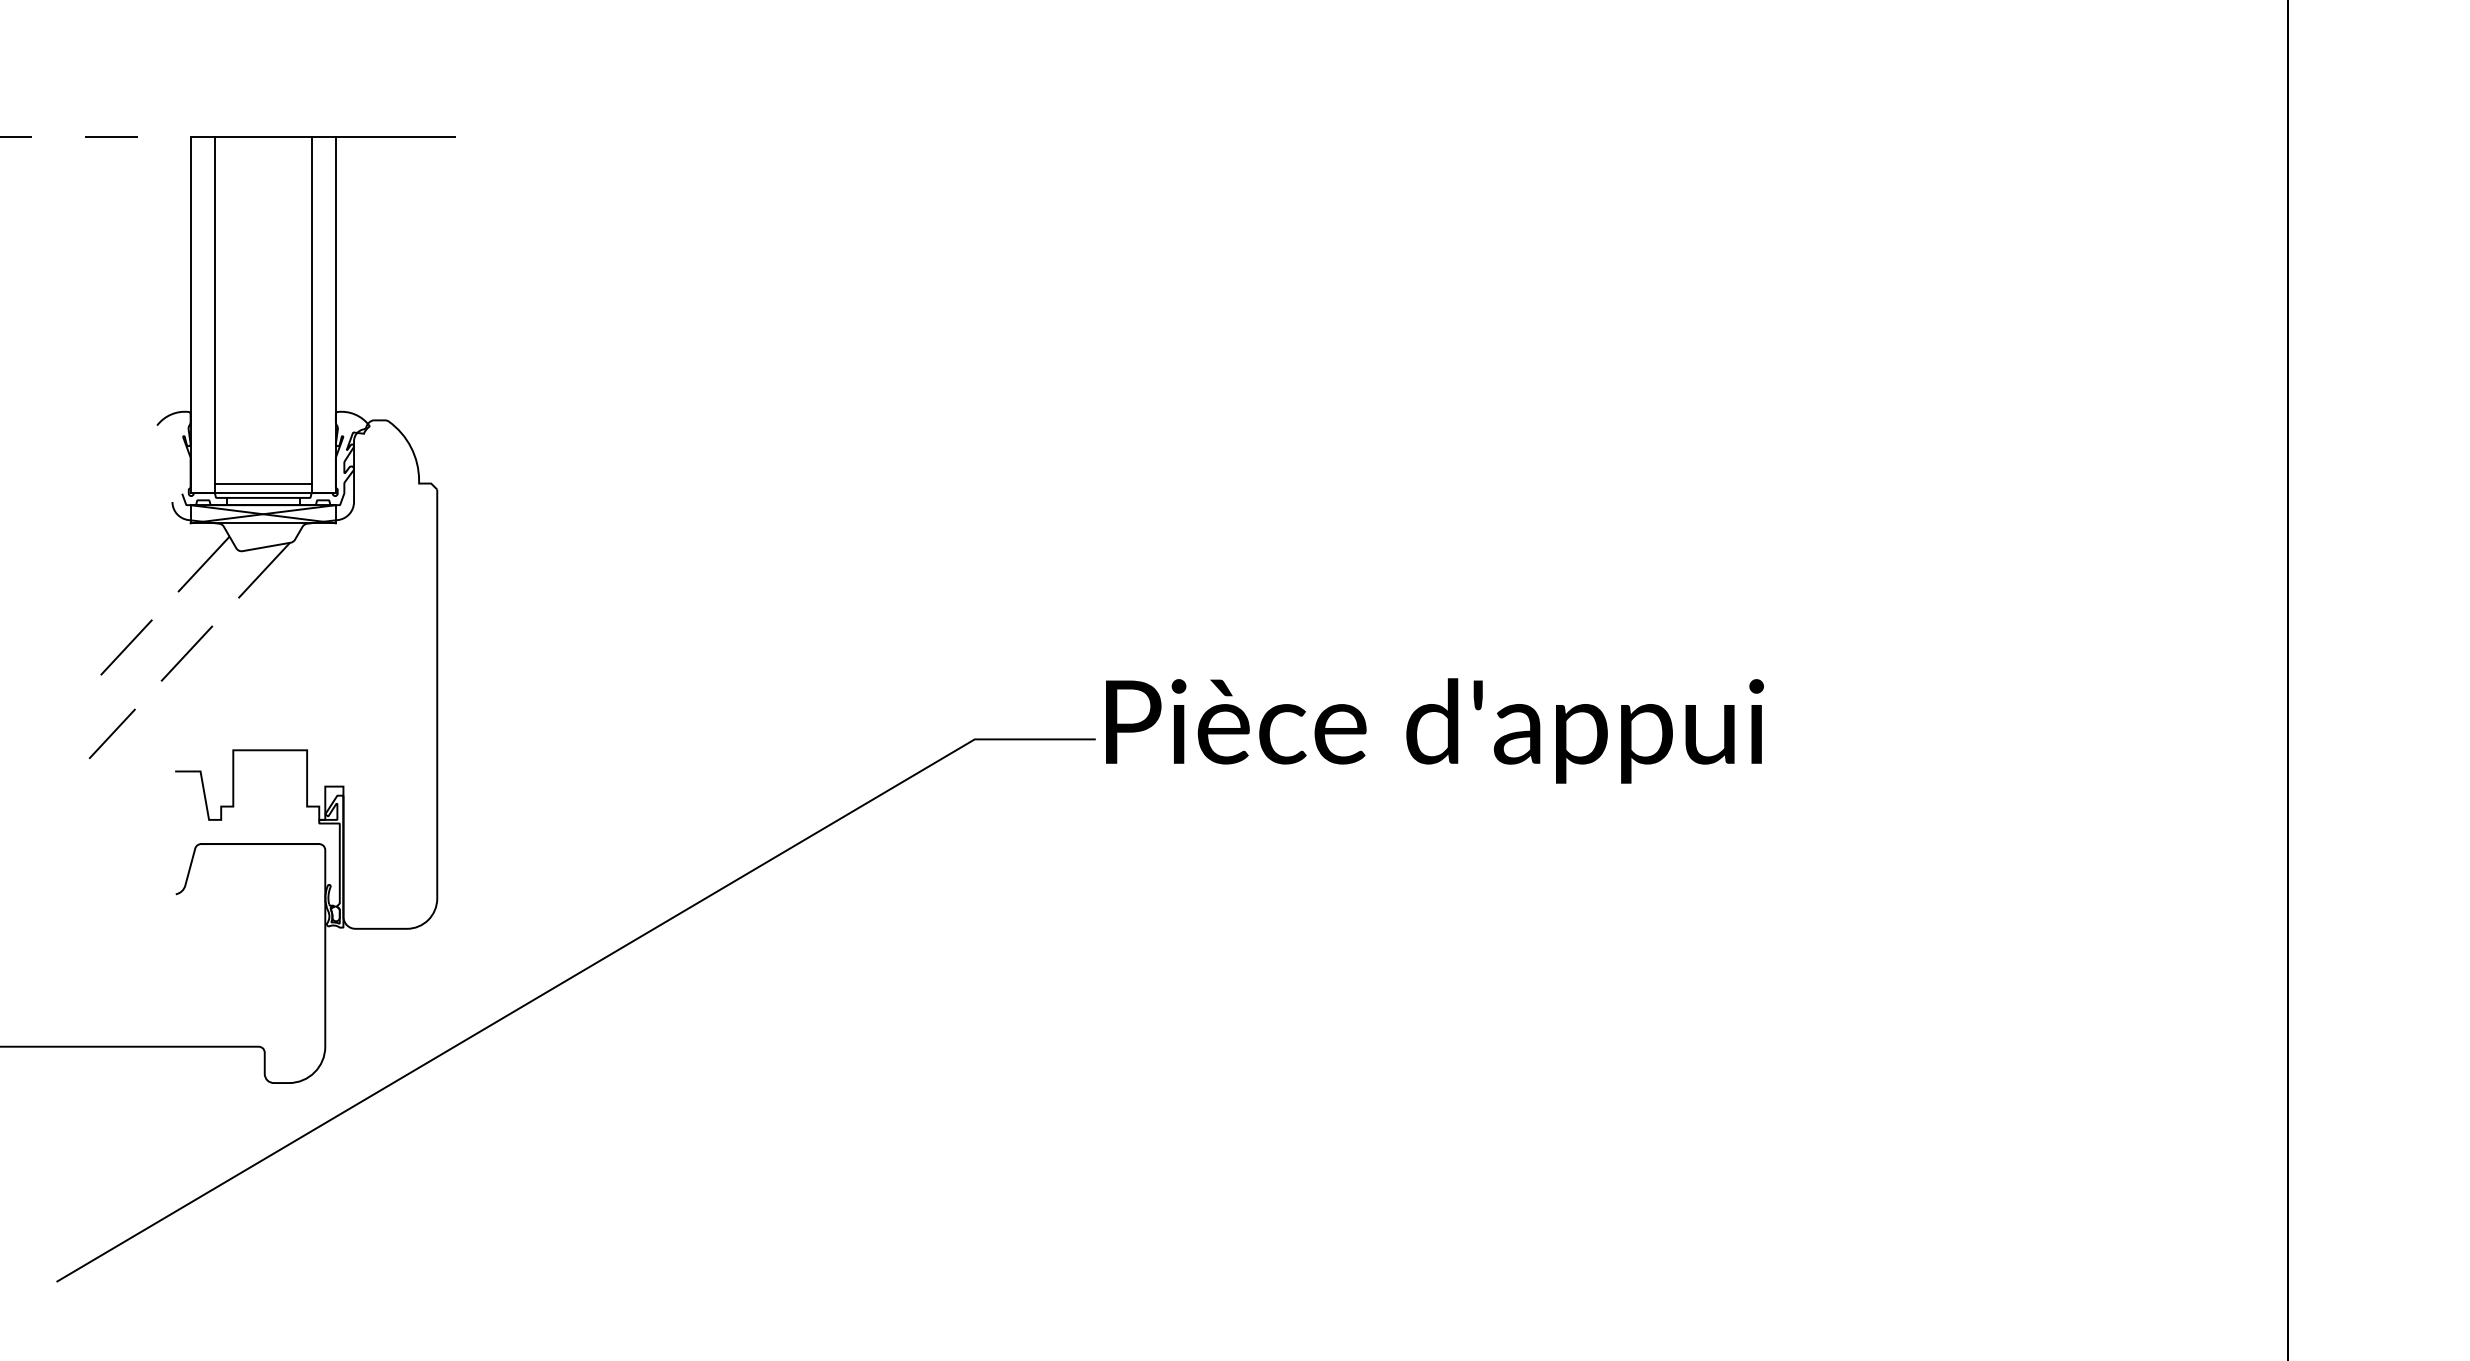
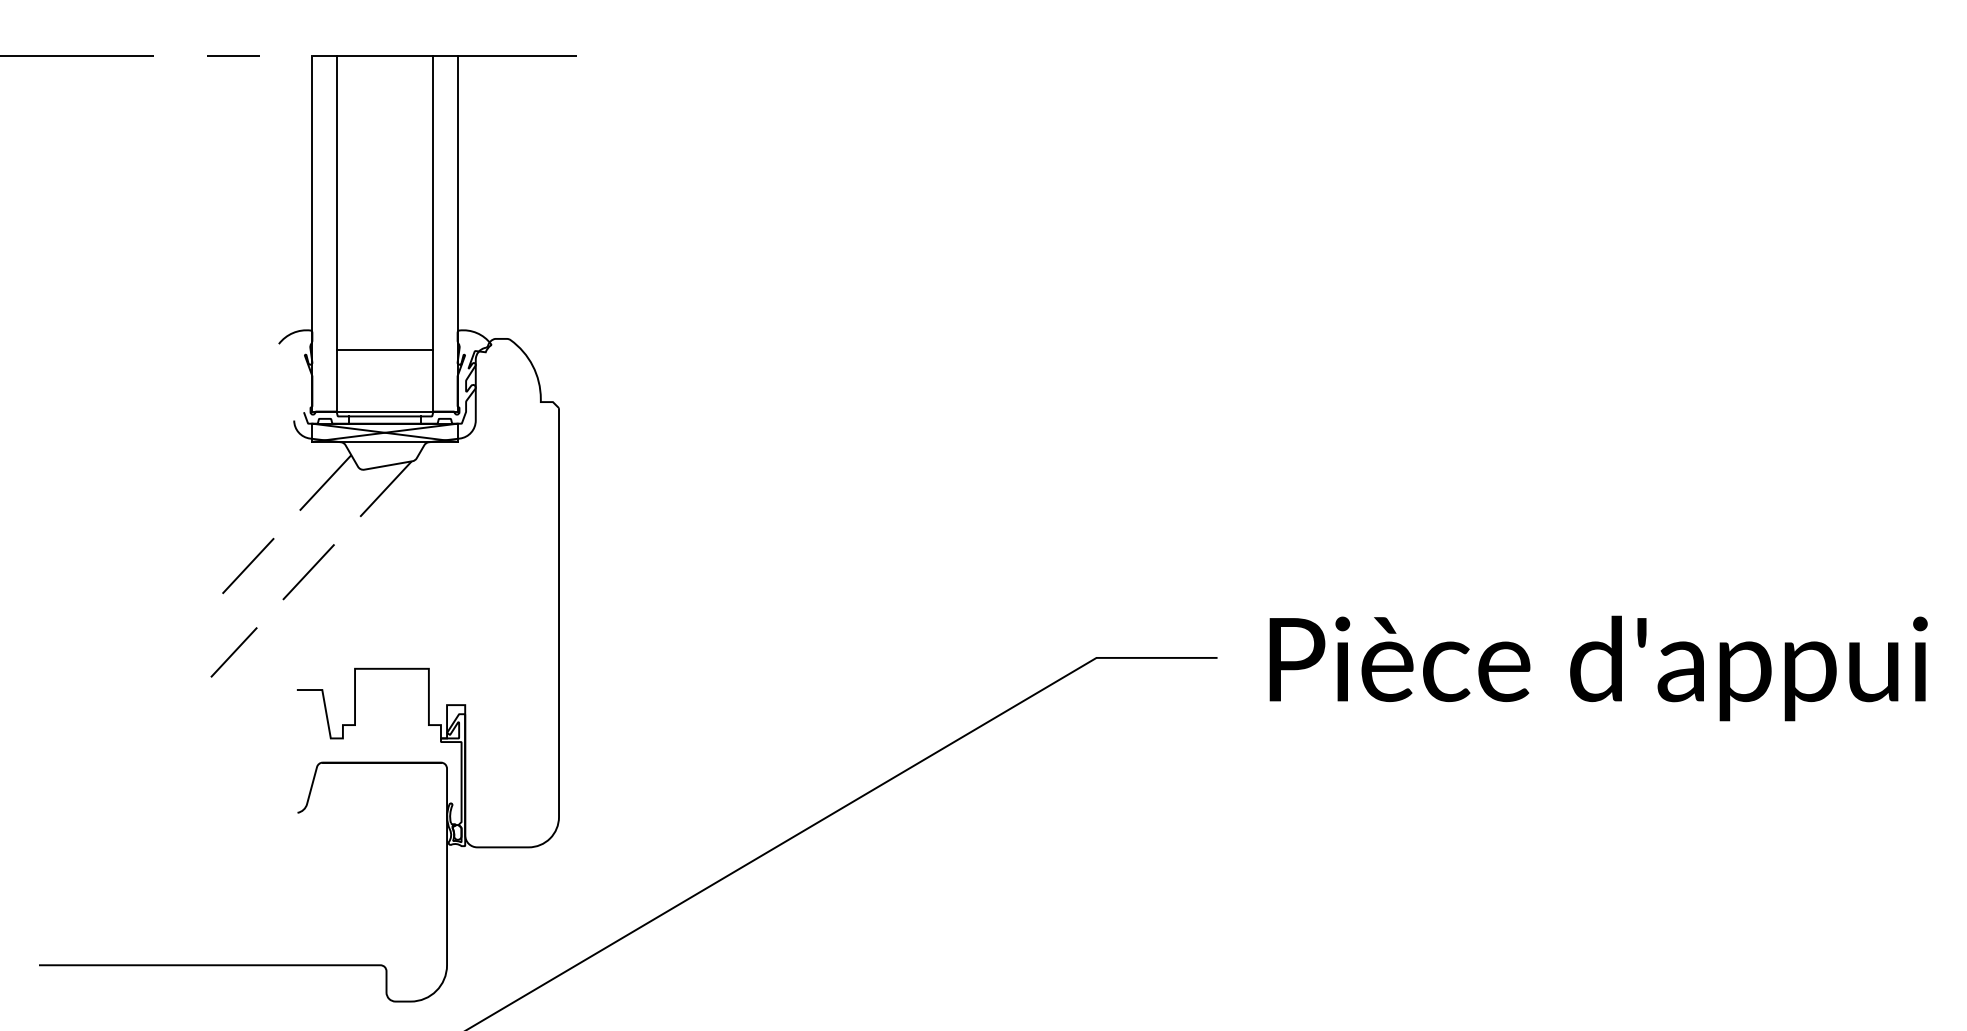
line: (262, 484) -> (384, 350), moved
text: (1434, 730) -> (1598, 668), moved

